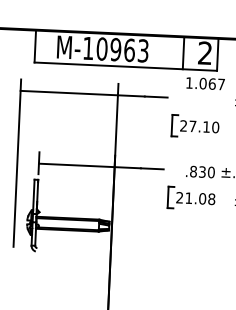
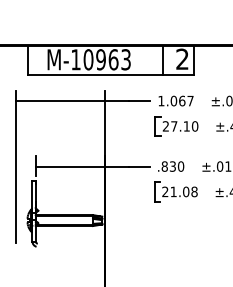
text: (204, 83) -> (175, 100), moved
text: (200, 171) -> (171, 166), moved

